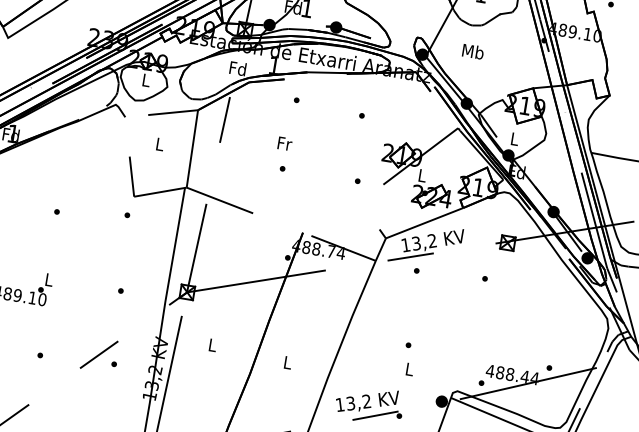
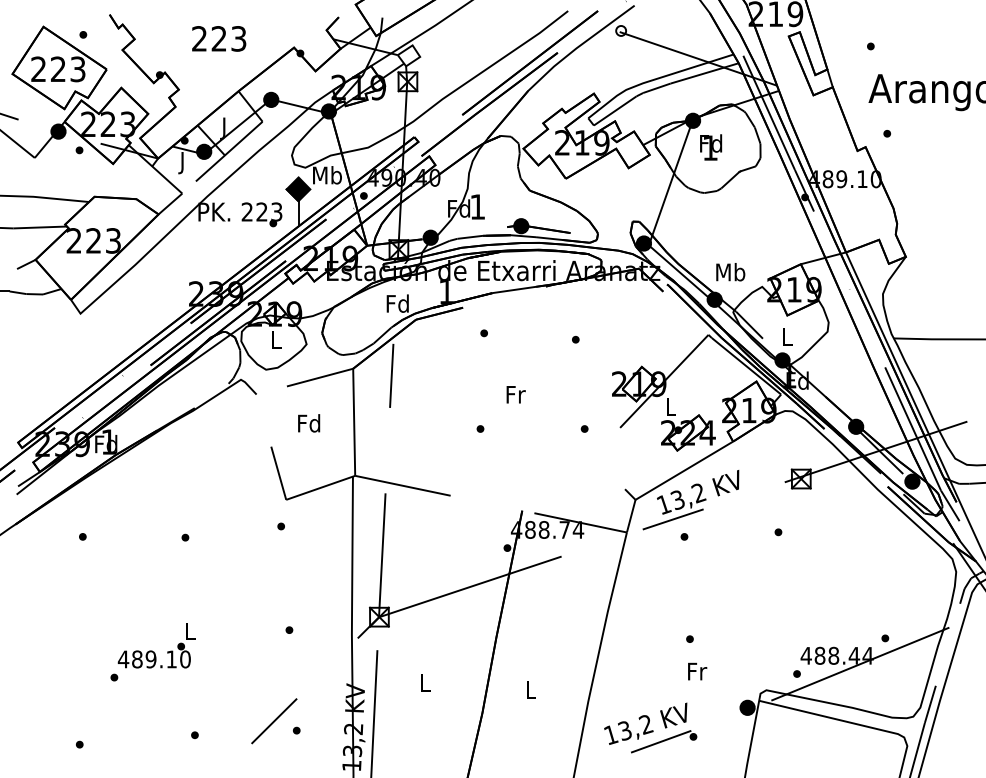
text: (473, 51) -> (730, 272), moved
text: (284, 143) -> (515, 394), moved
text: (160, 144) -> (309, 423), L -> Fd
text: (410, 369) -> (697, 671), L -> Fr

